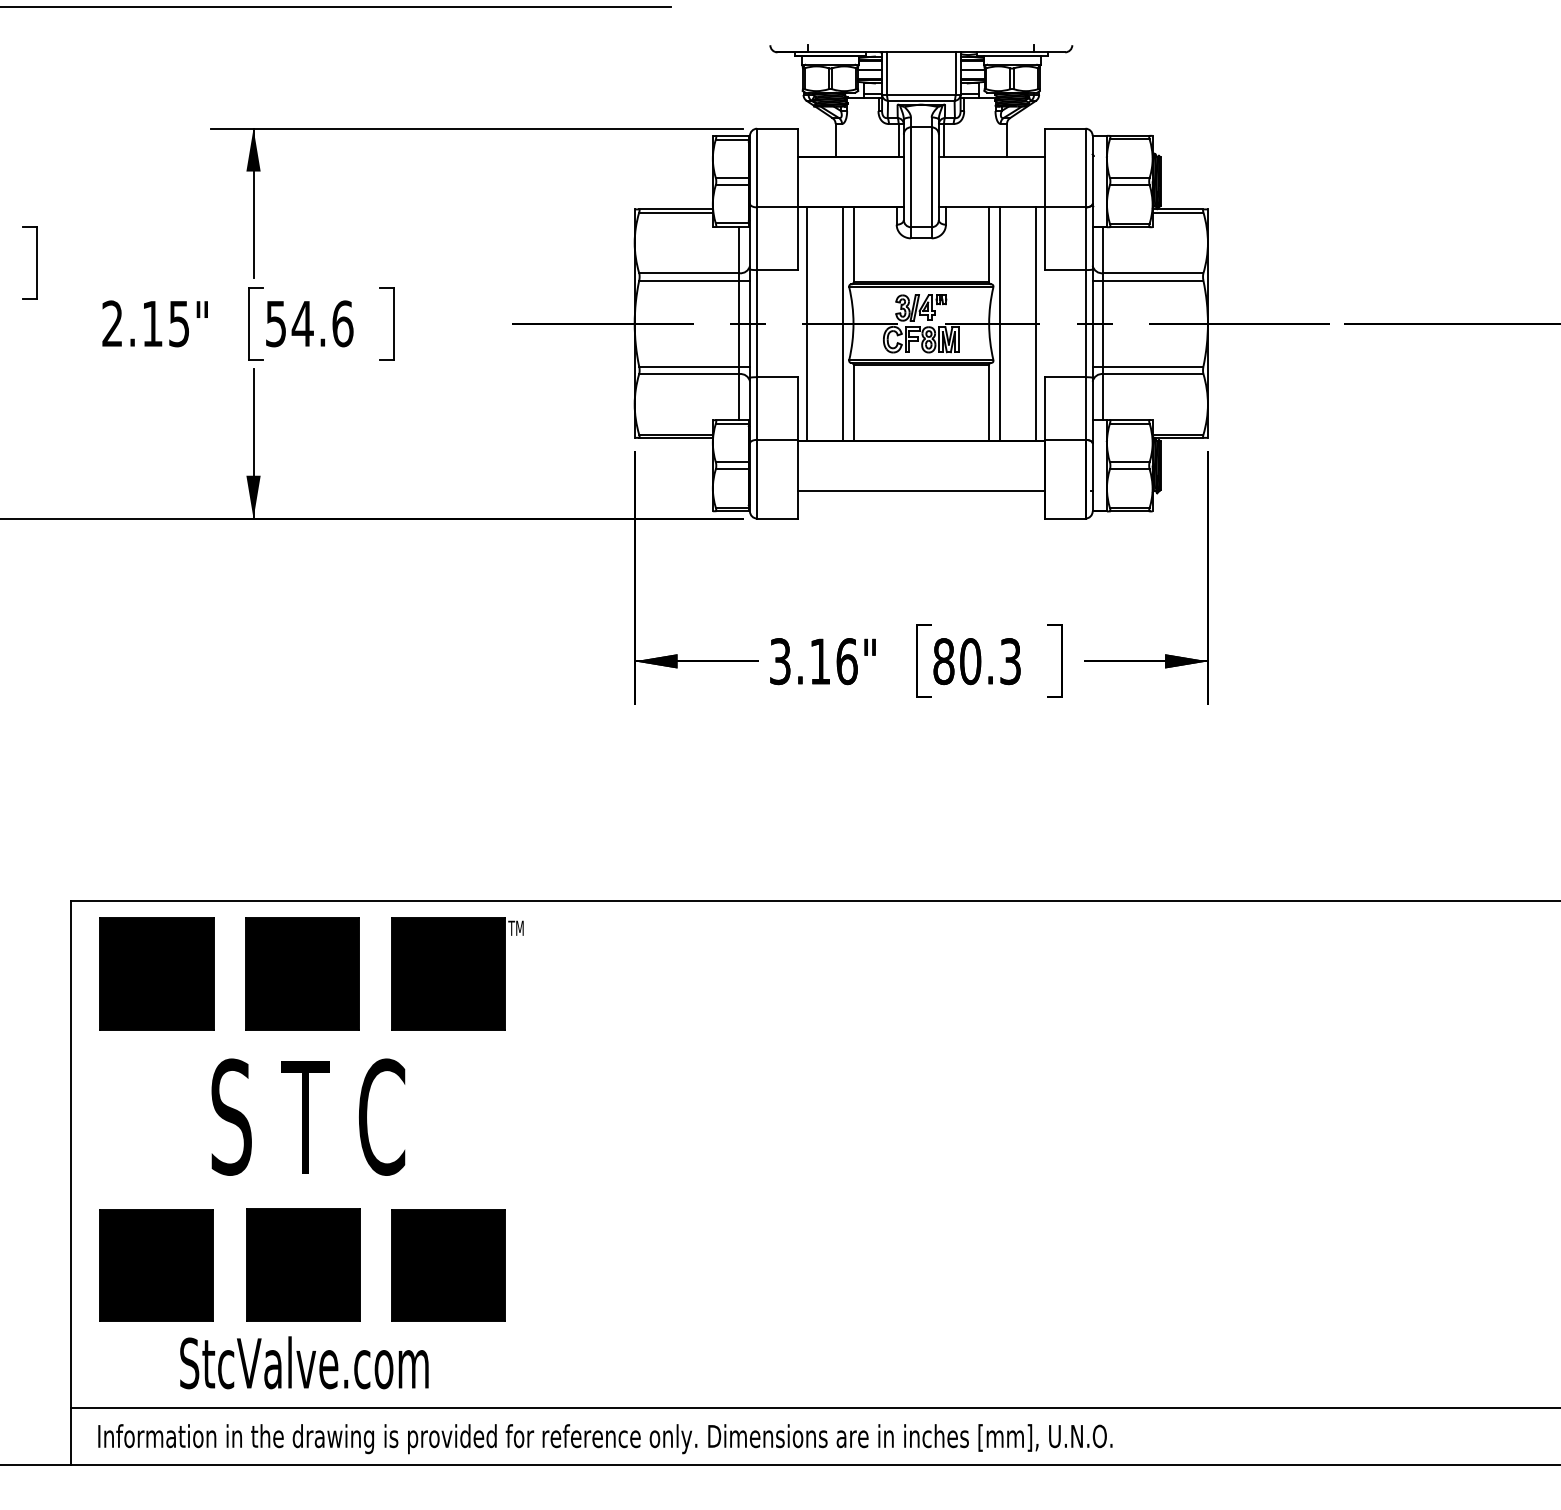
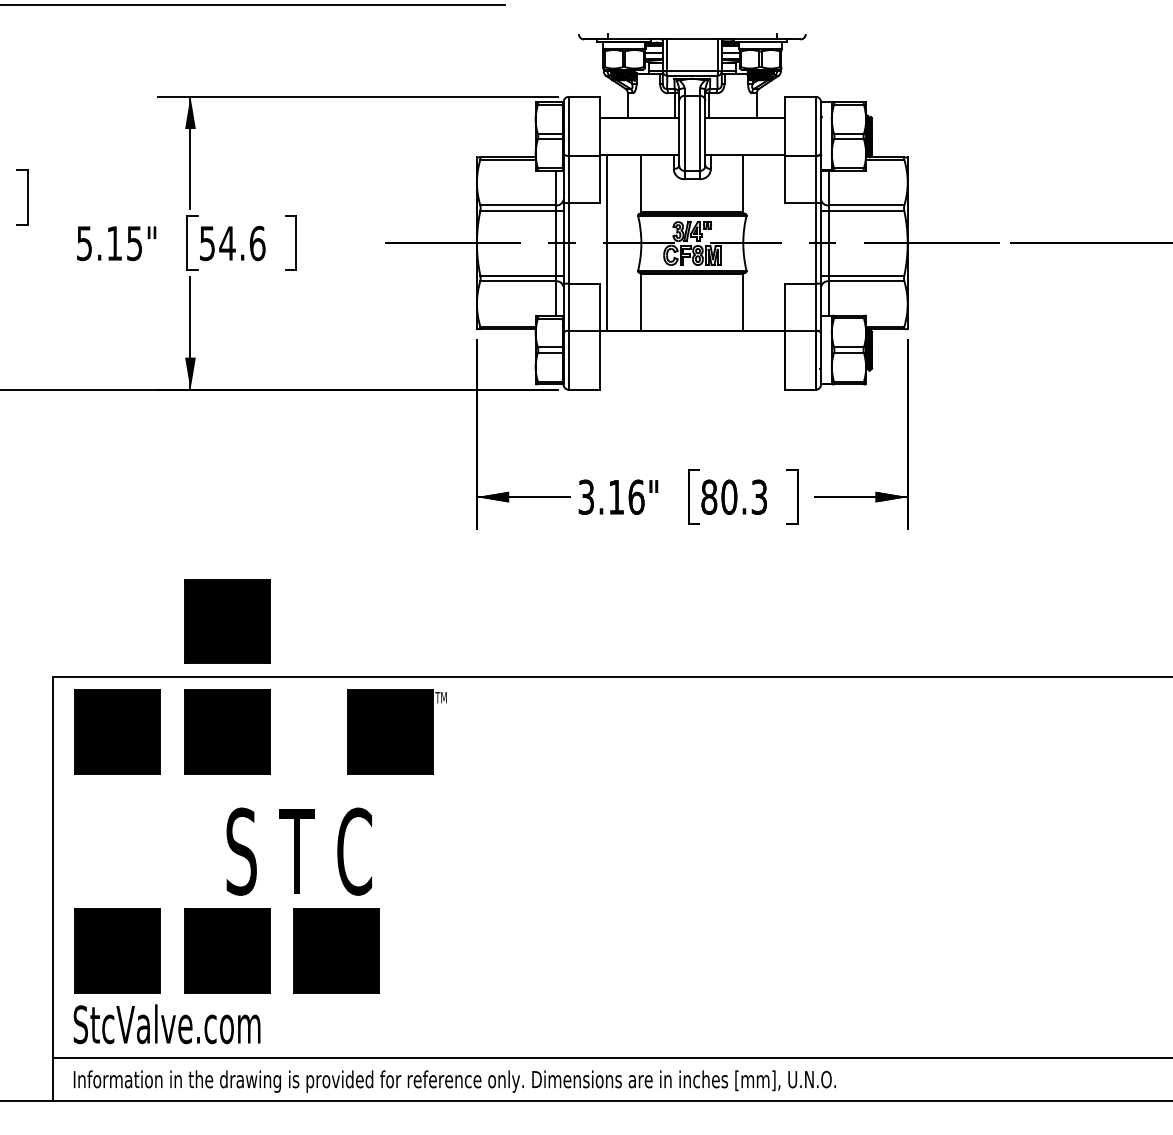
text: (112, 323) -> (84, 243), 2.15" -> 5.15"
line: (842, 323) -> (633, 243), removed
line: (999, 323) -> (751, 243), removed
line: (1035, 323) -> (778, 243), removed
line: (920, 490) -> (691, 368), removed
part: (303, 826) -> (228, 621), added
part: (457, 973) -> (397, 731), moved
text: (308, 1116) -> (299, 851), moved
text: (304, 1362) -> (167, 1024), moved

